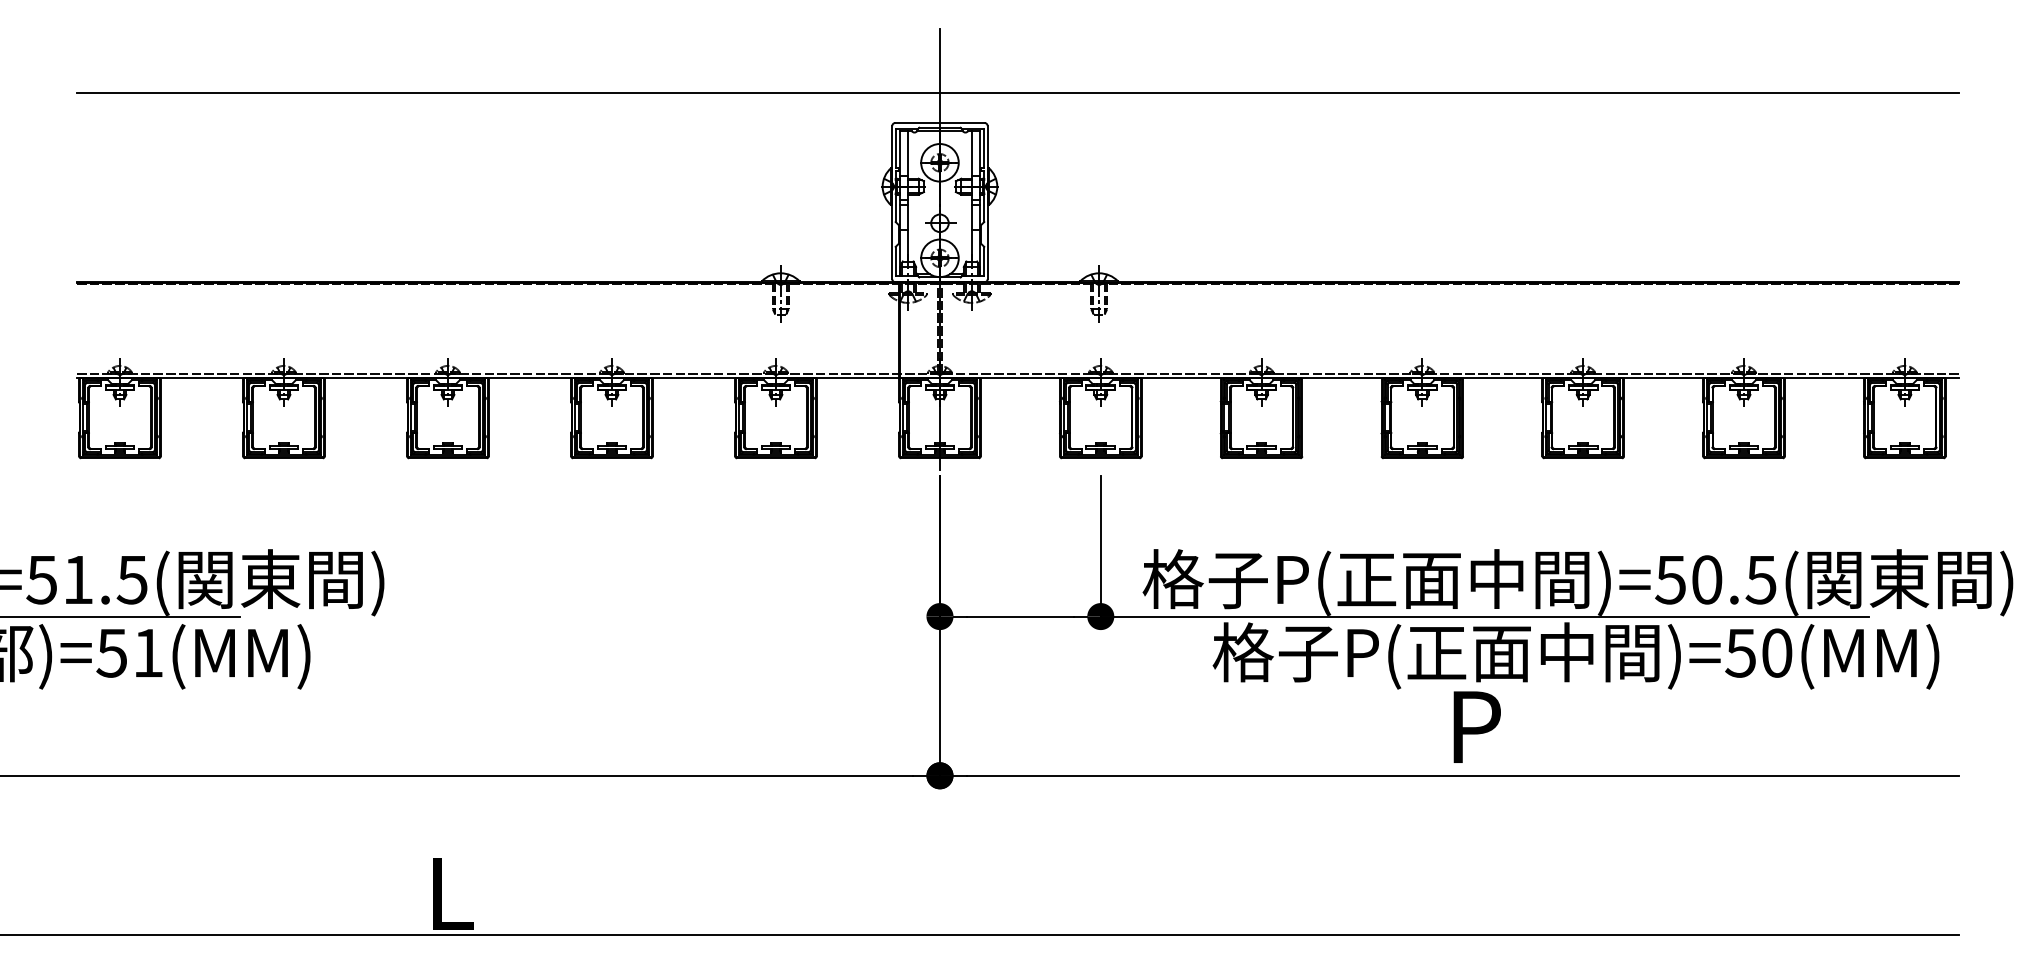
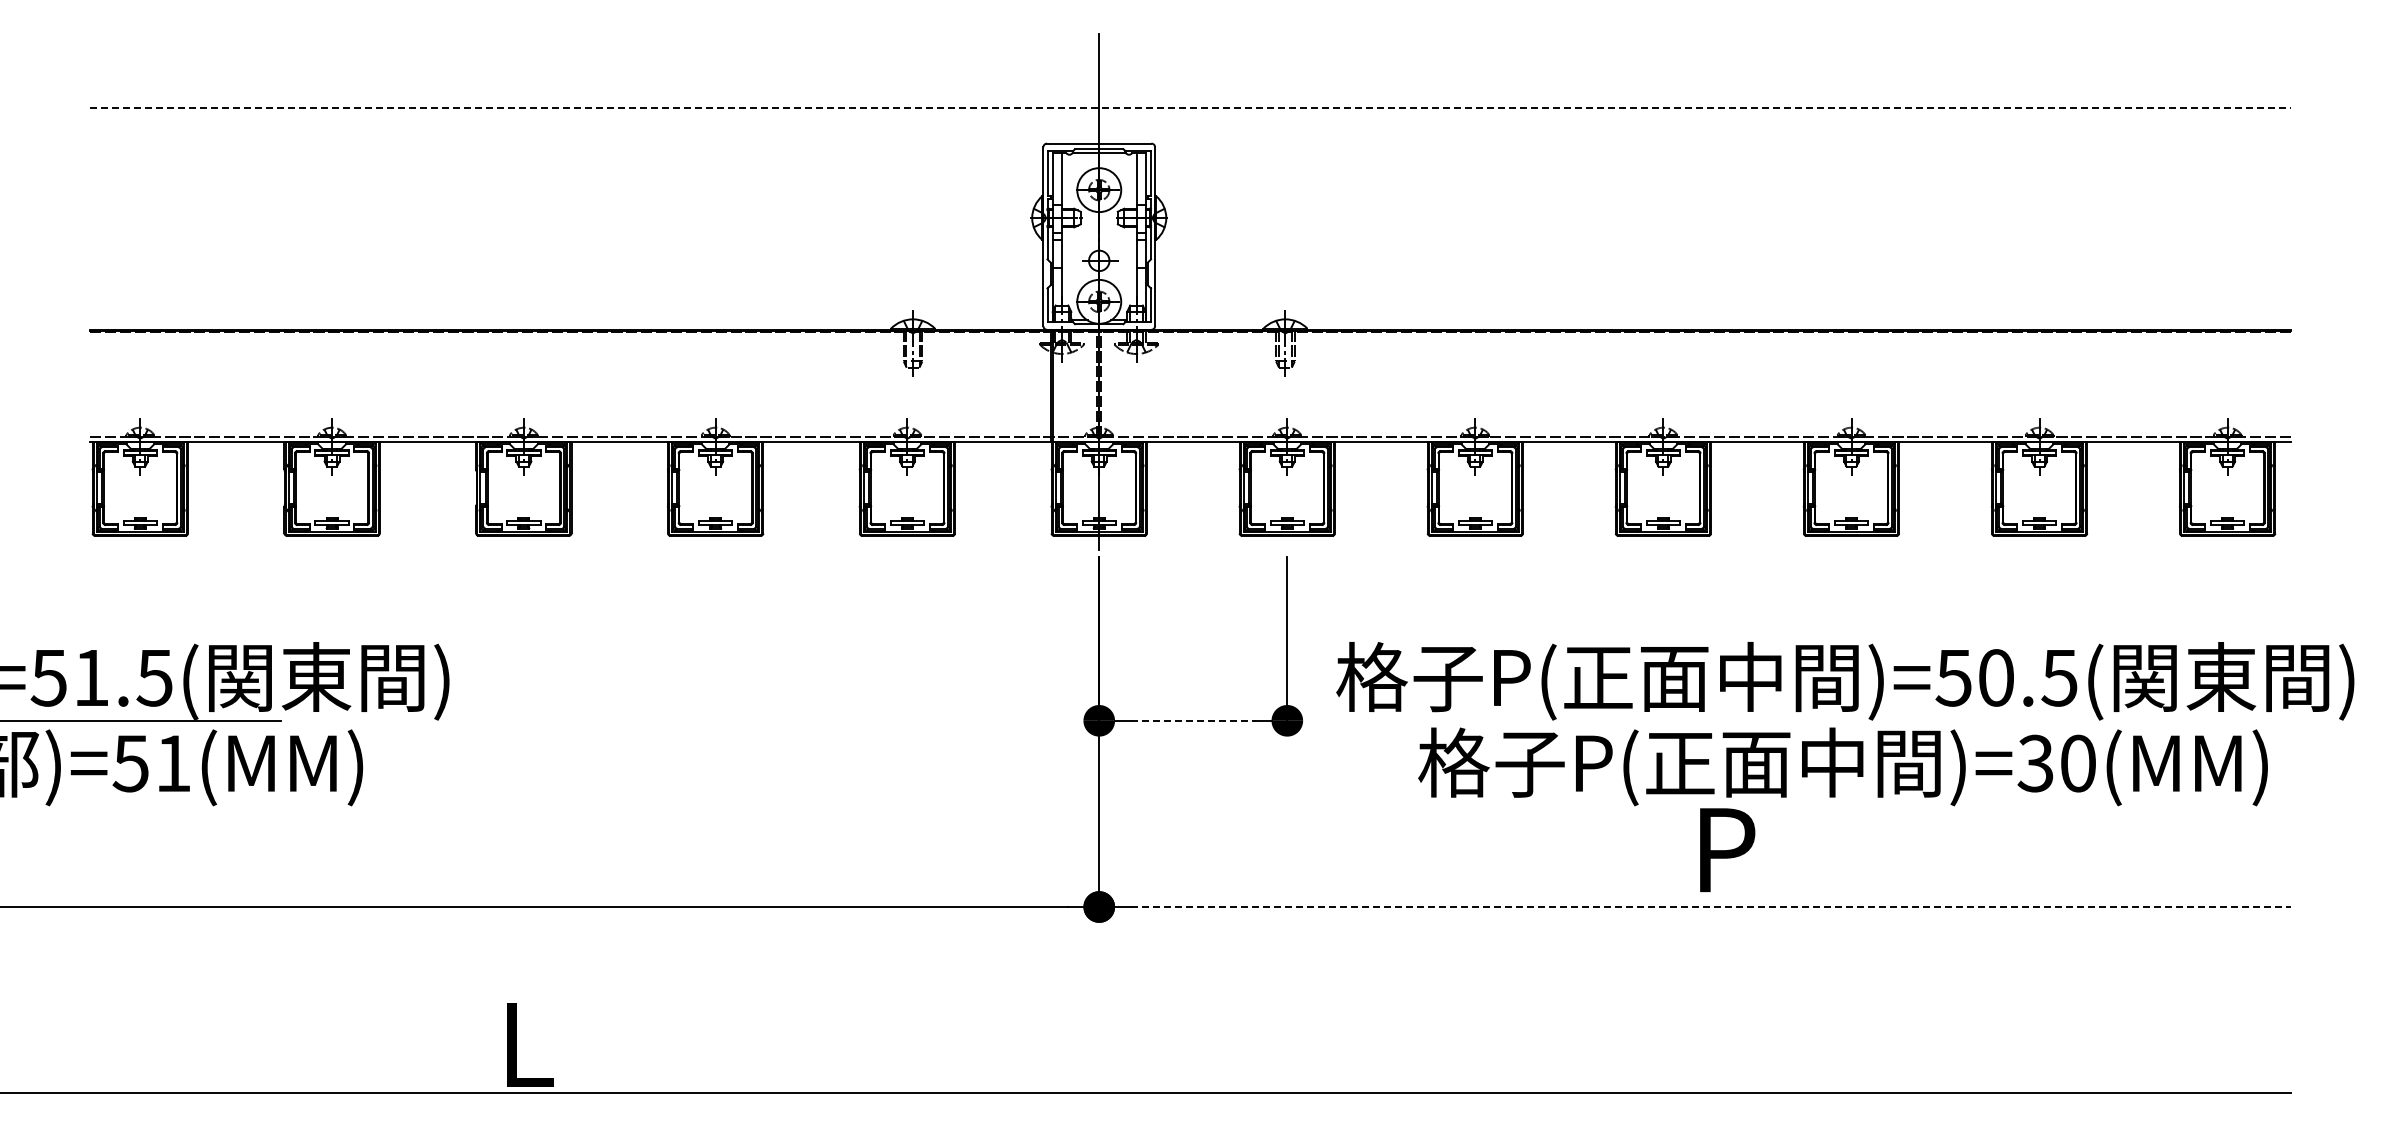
line: (1018, 92) -> (1191, 108), solid -> dashed
line: (1020, 616) -> (1193, 720), solid -> dashed
line: (1484, 616) -> (1736, 720), removed
text: (1740, 653) -> (2035, 763), )=50(MM) -> )=30(MM)
line: (1463, 776) -> (1711, 907), solid -> dashed

